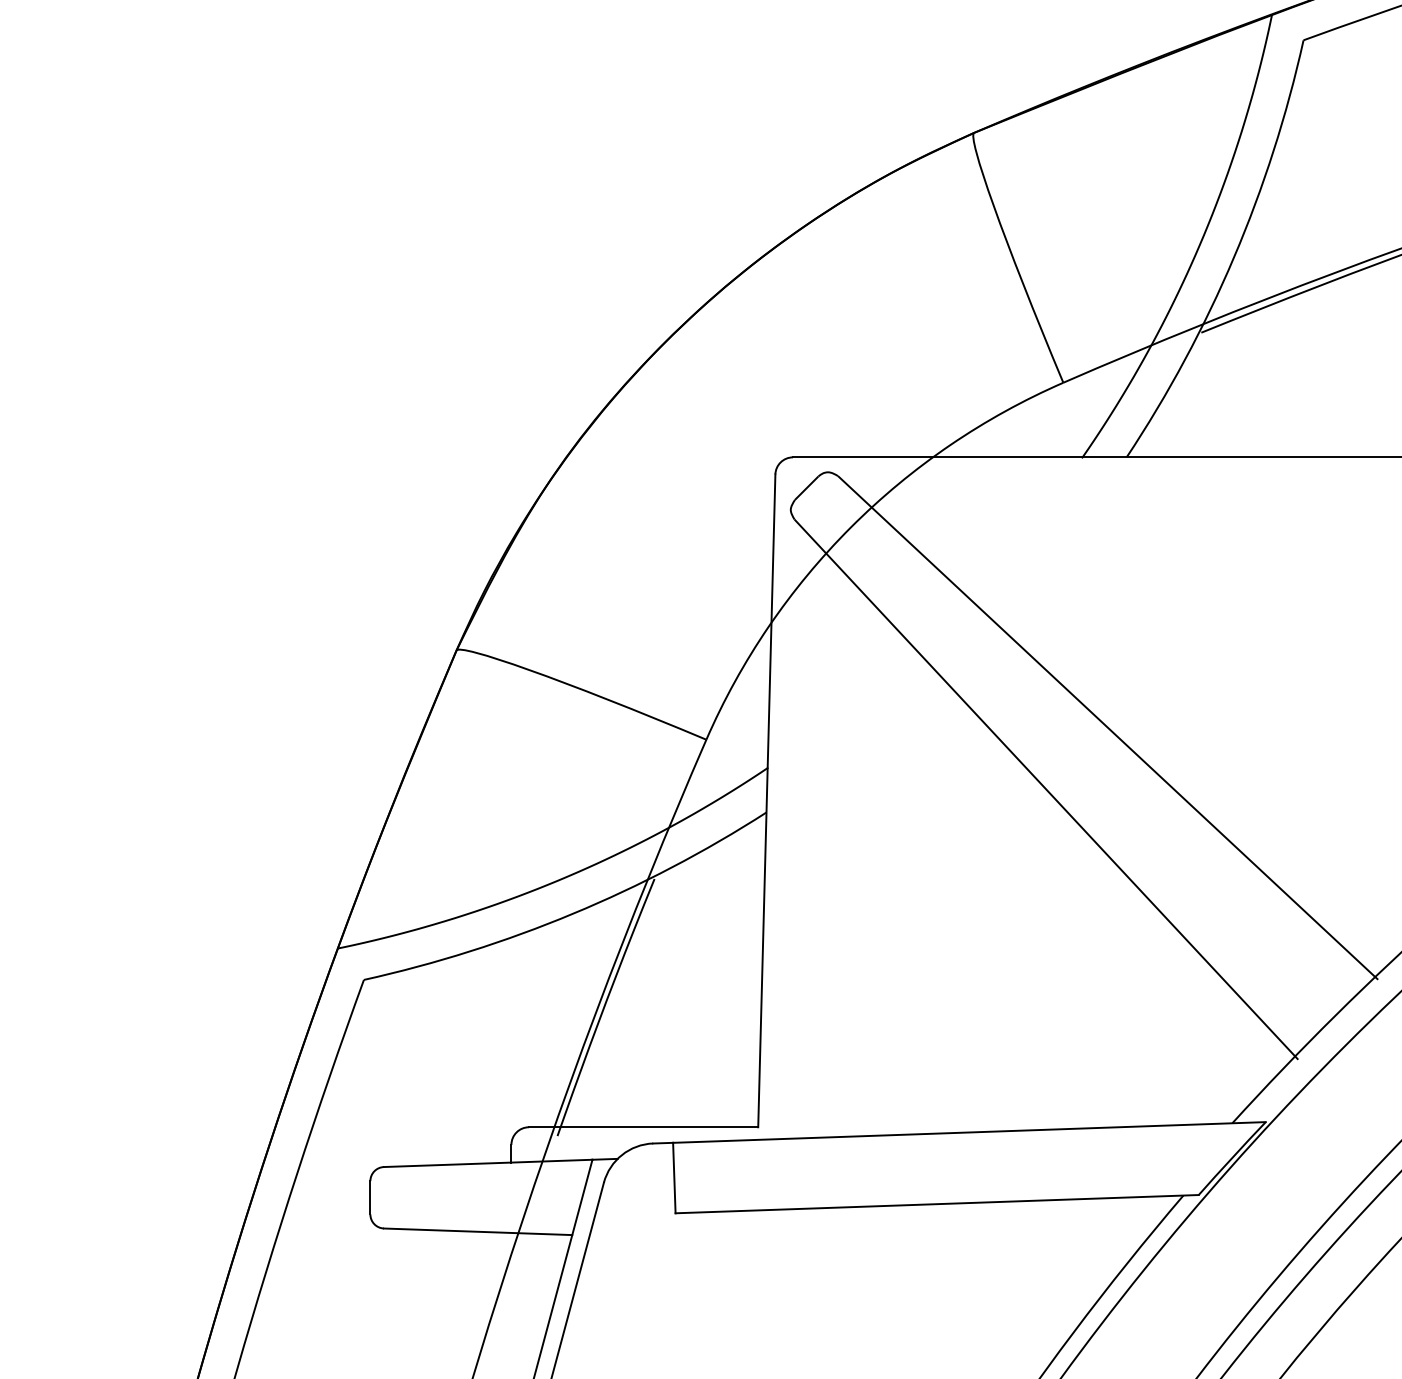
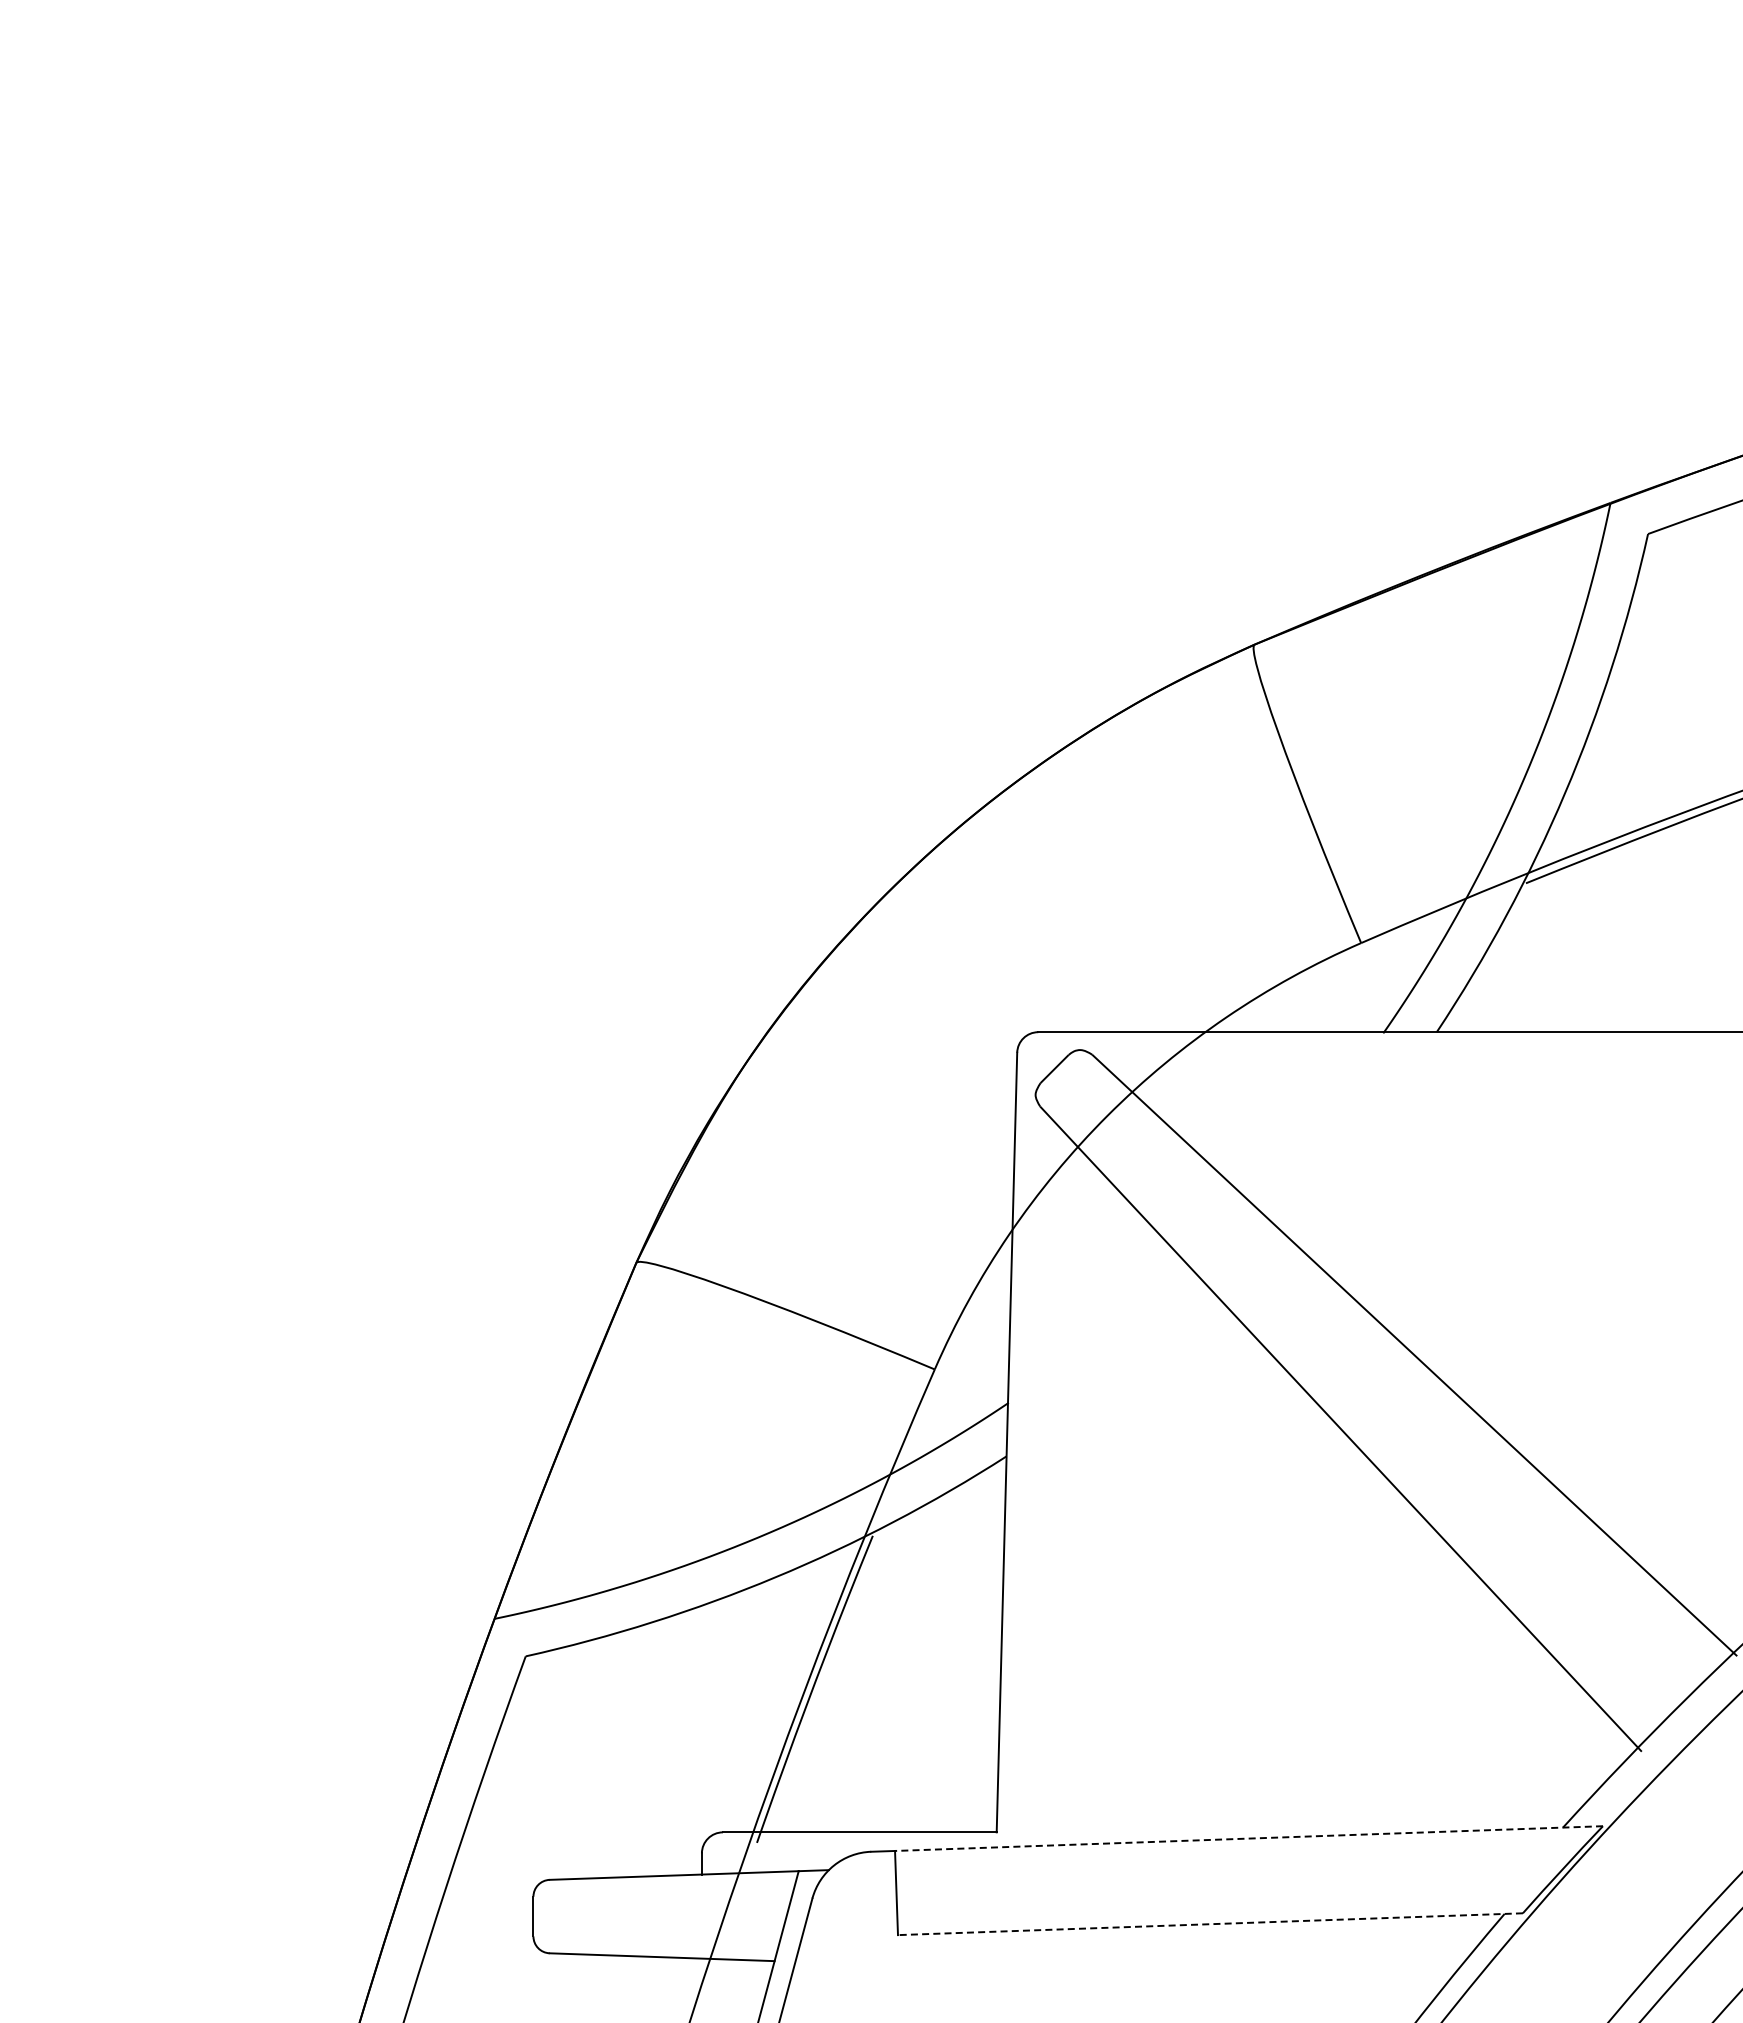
line: (969, 1132) -> (1248, 1838), solid -> dashed
line: (937, 1204) -> (1210, 1924), solid -> dashed

